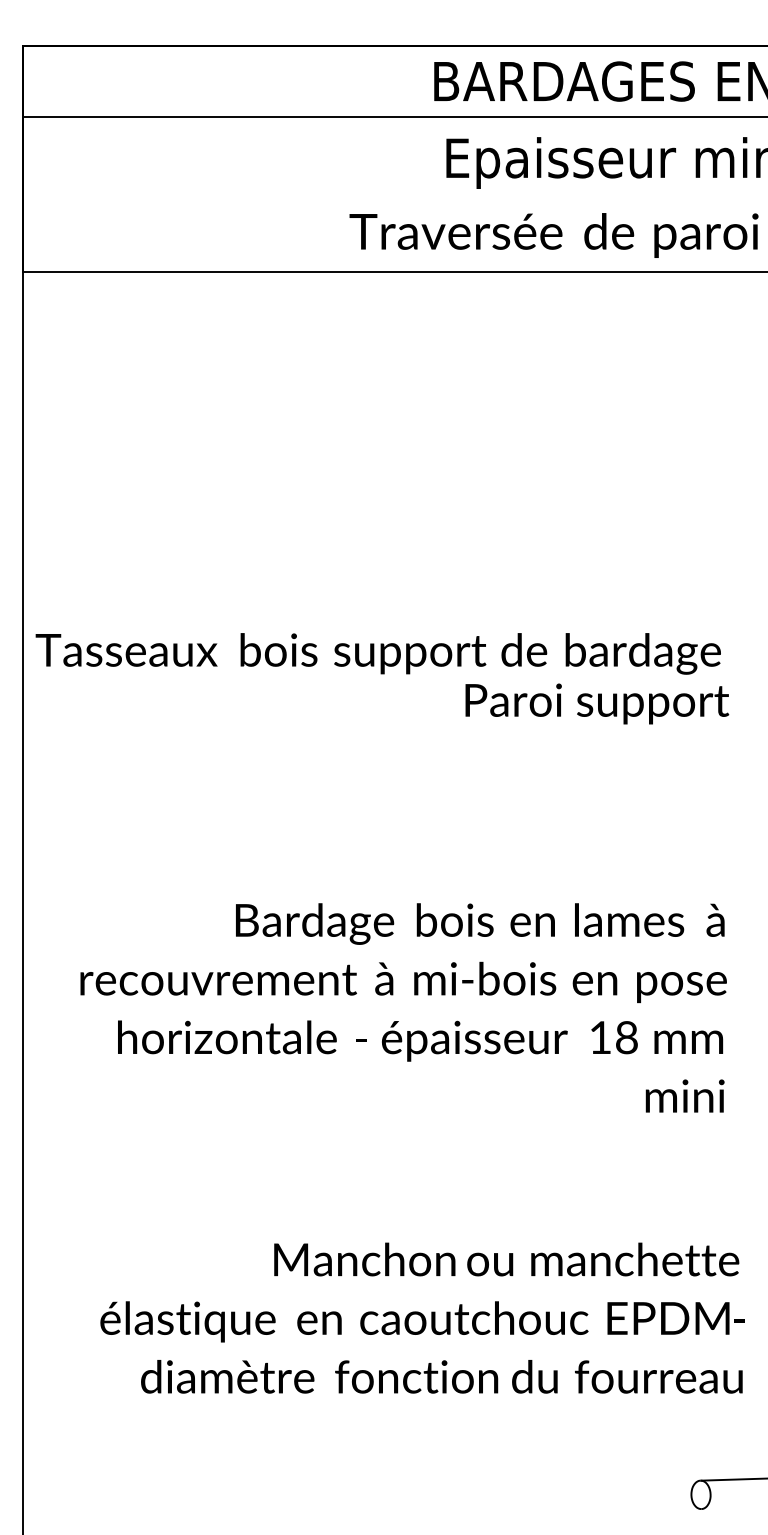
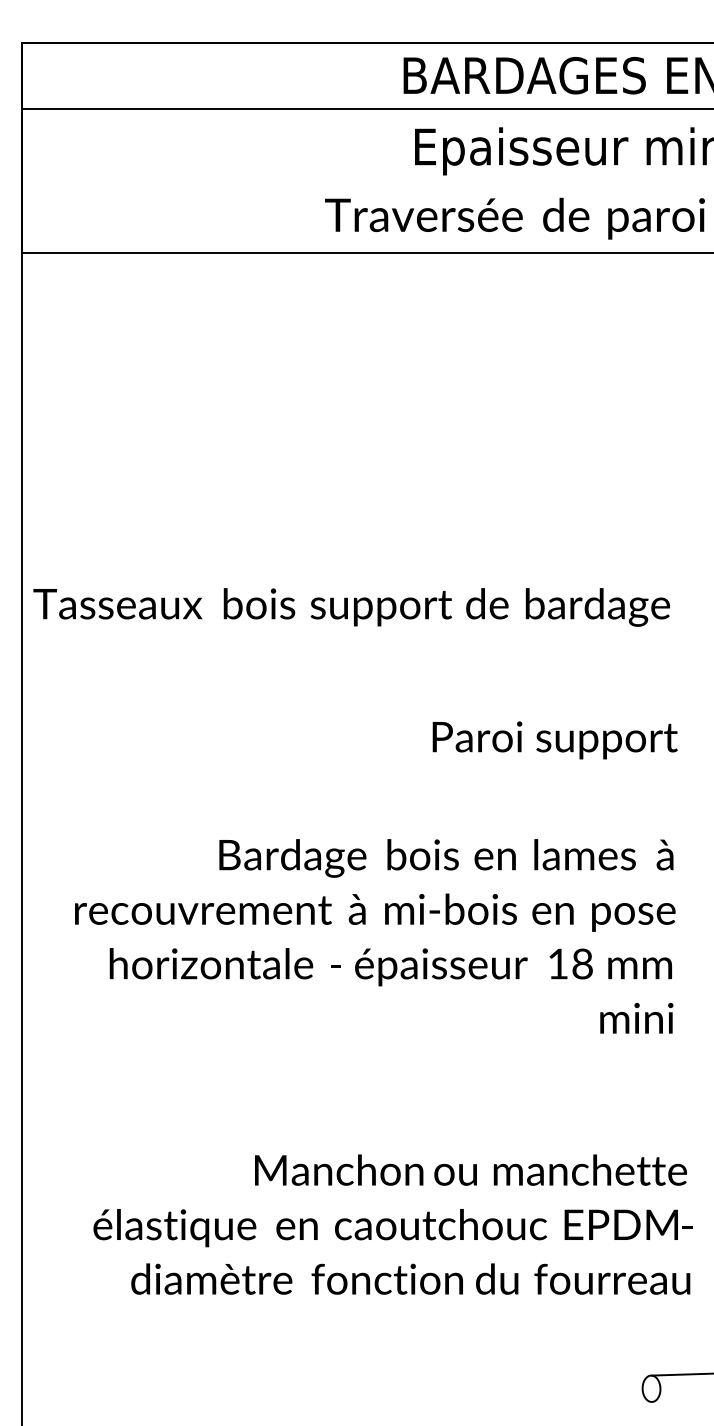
text: (597, 703) -> (555, 739), moved

